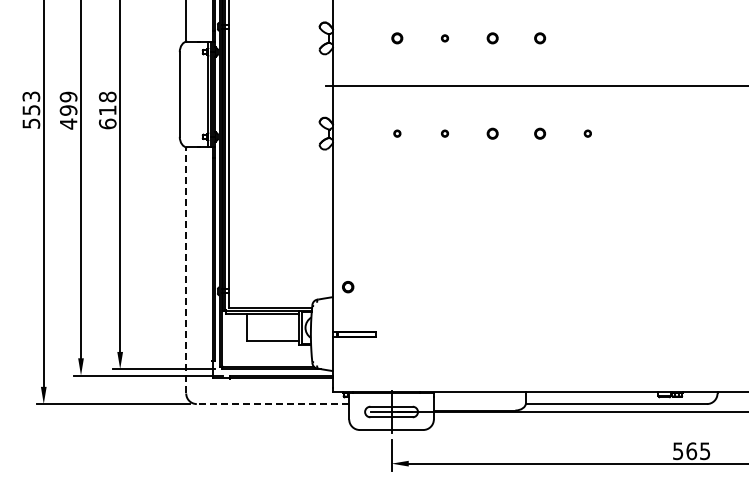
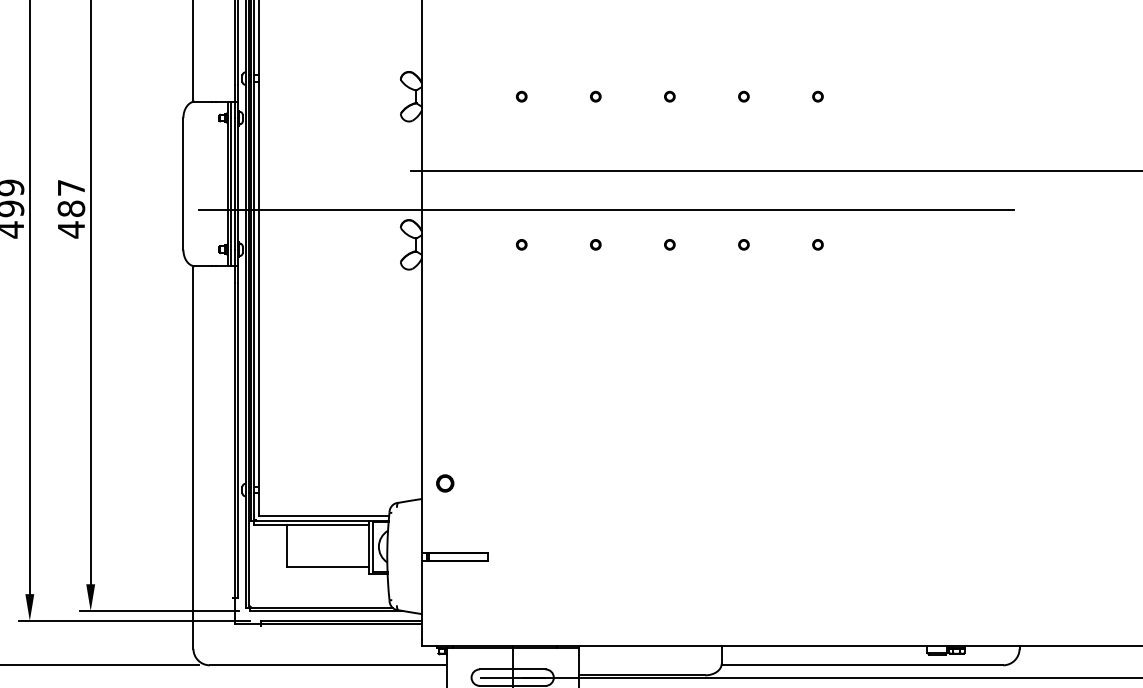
part: (397, 38) -> (521, 96), size x0.62
part: (492, 38) -> (669, 96), size x0.62
part: (540, 38) -> (744, 96), size x0.62
part: (587, 38) -> (817, 96), added
text: (107, 110) -> (70, 208), 618 -> 487
line: (451, 111) -> (605, 210), added
part: (492, 133) -> (669, 244), size x0.62
part: (540, 133) -> (744, 244), size x0.62
line: (186, 269) -> (193, 456), dashed -> solid
line: (272, 404) -> (327, 665), dashed -> solid

